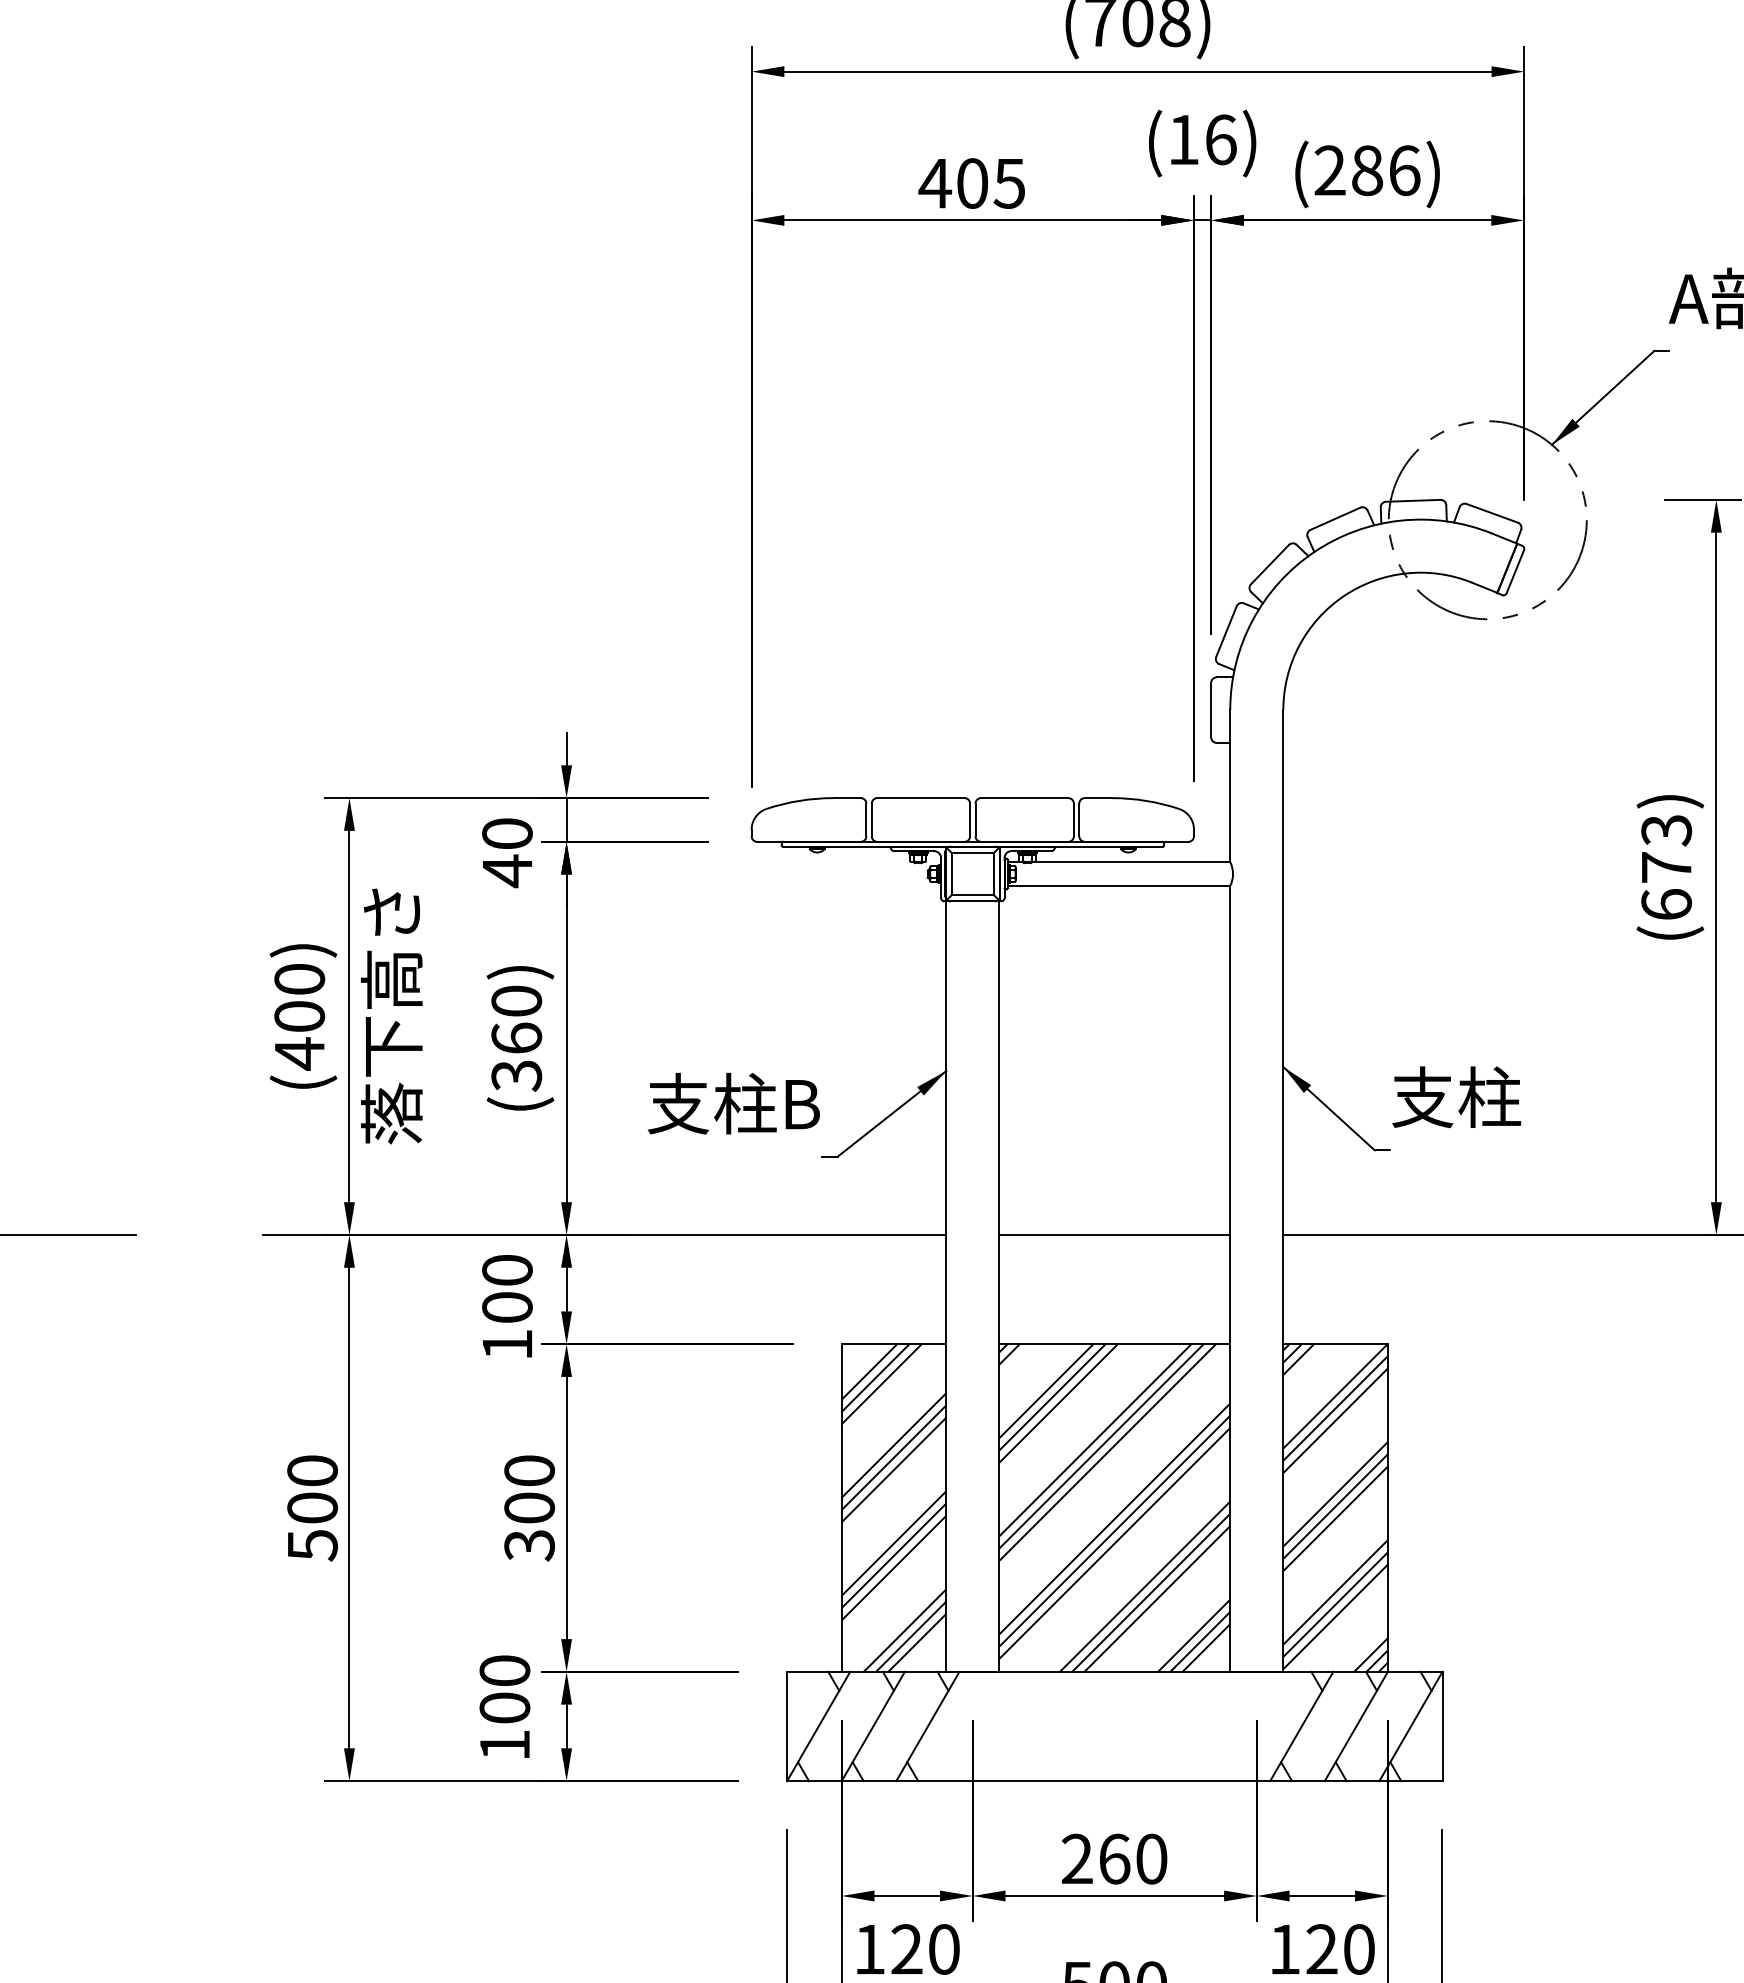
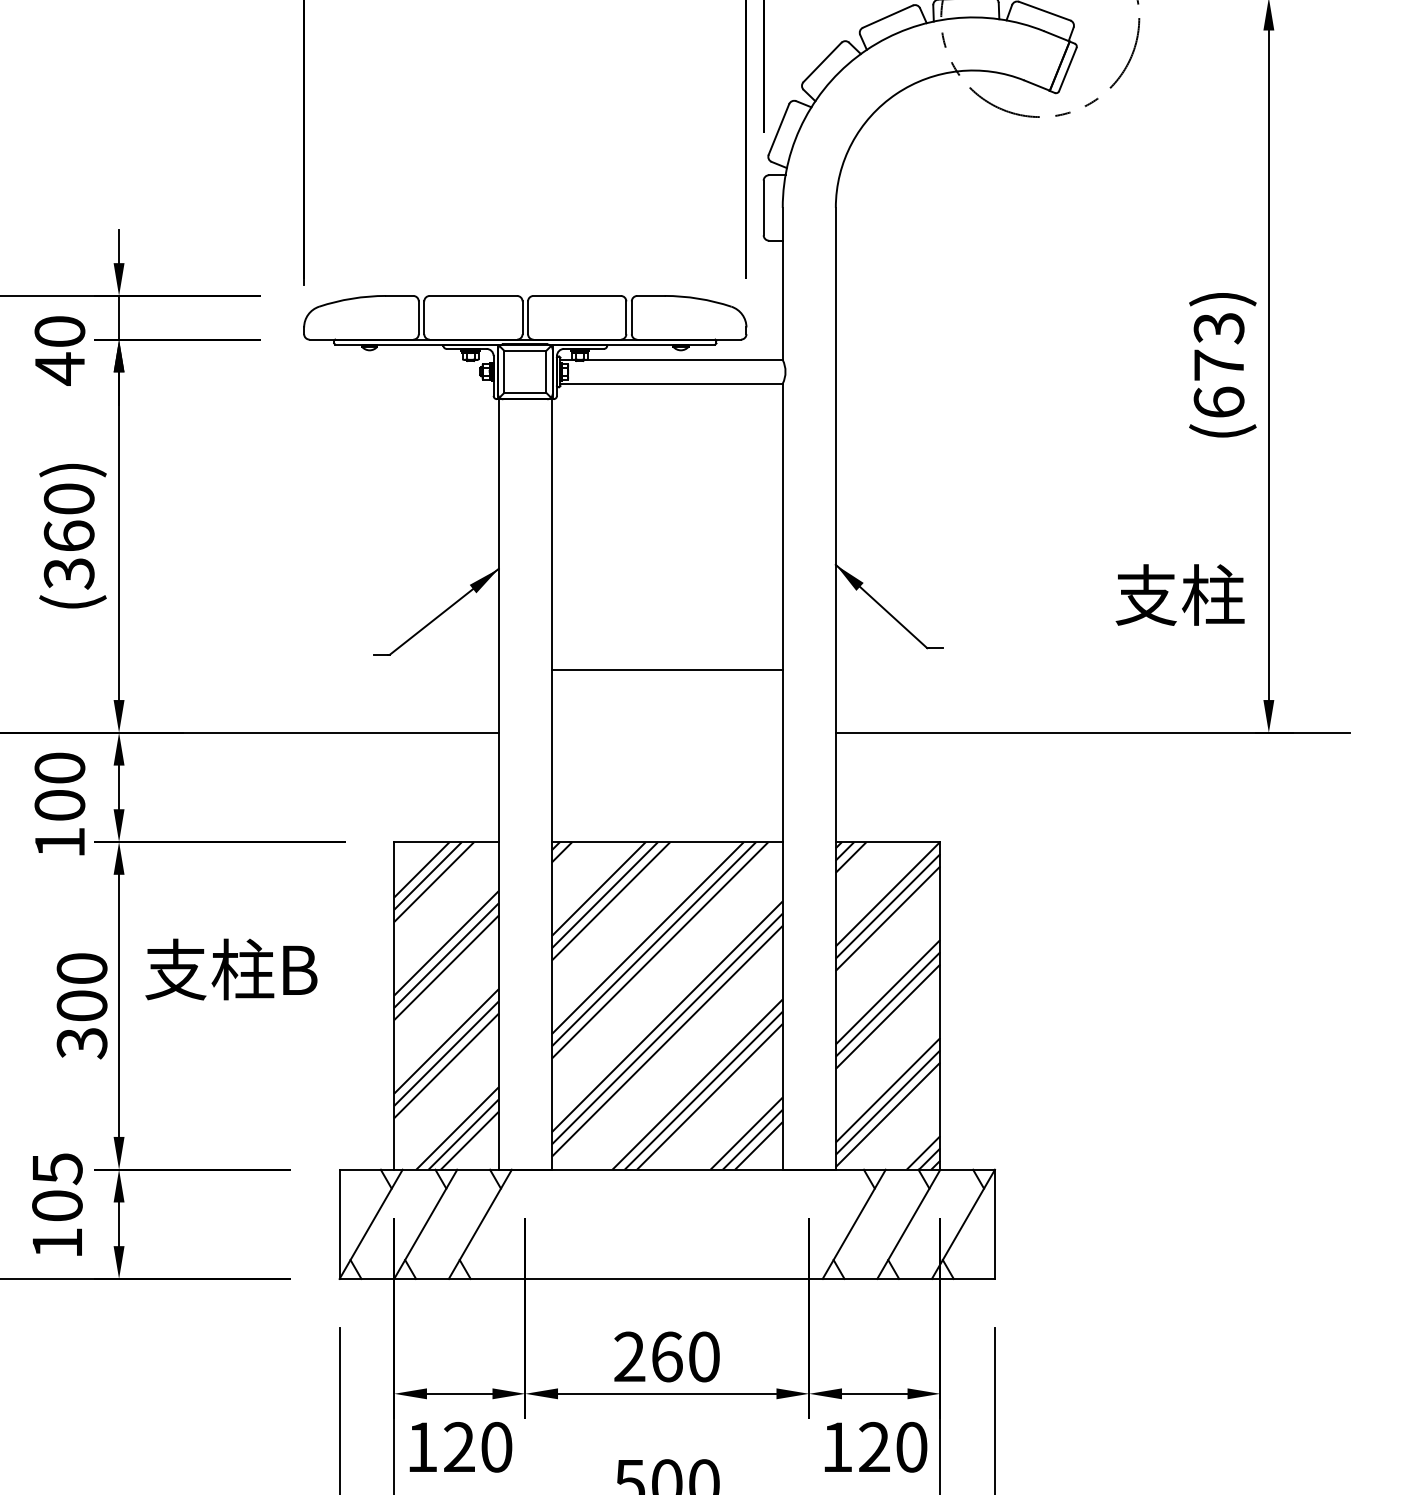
text: (1456, 1097) -> (1179, 595), moved
text: (733, 1103) -> (230, 969), moved
line: (1114, 1235) -> (666, 670), moved
text: (504, 1671) -> (56, 1169), 100 -> 105

